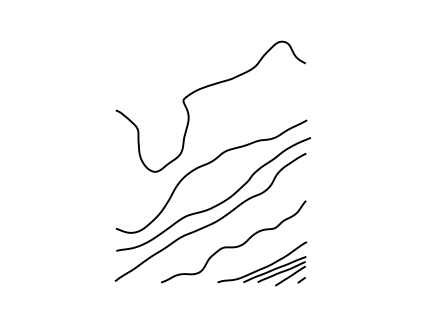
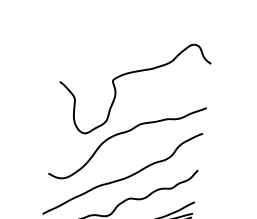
curve: (218, 203) -> (130, 163), removed

